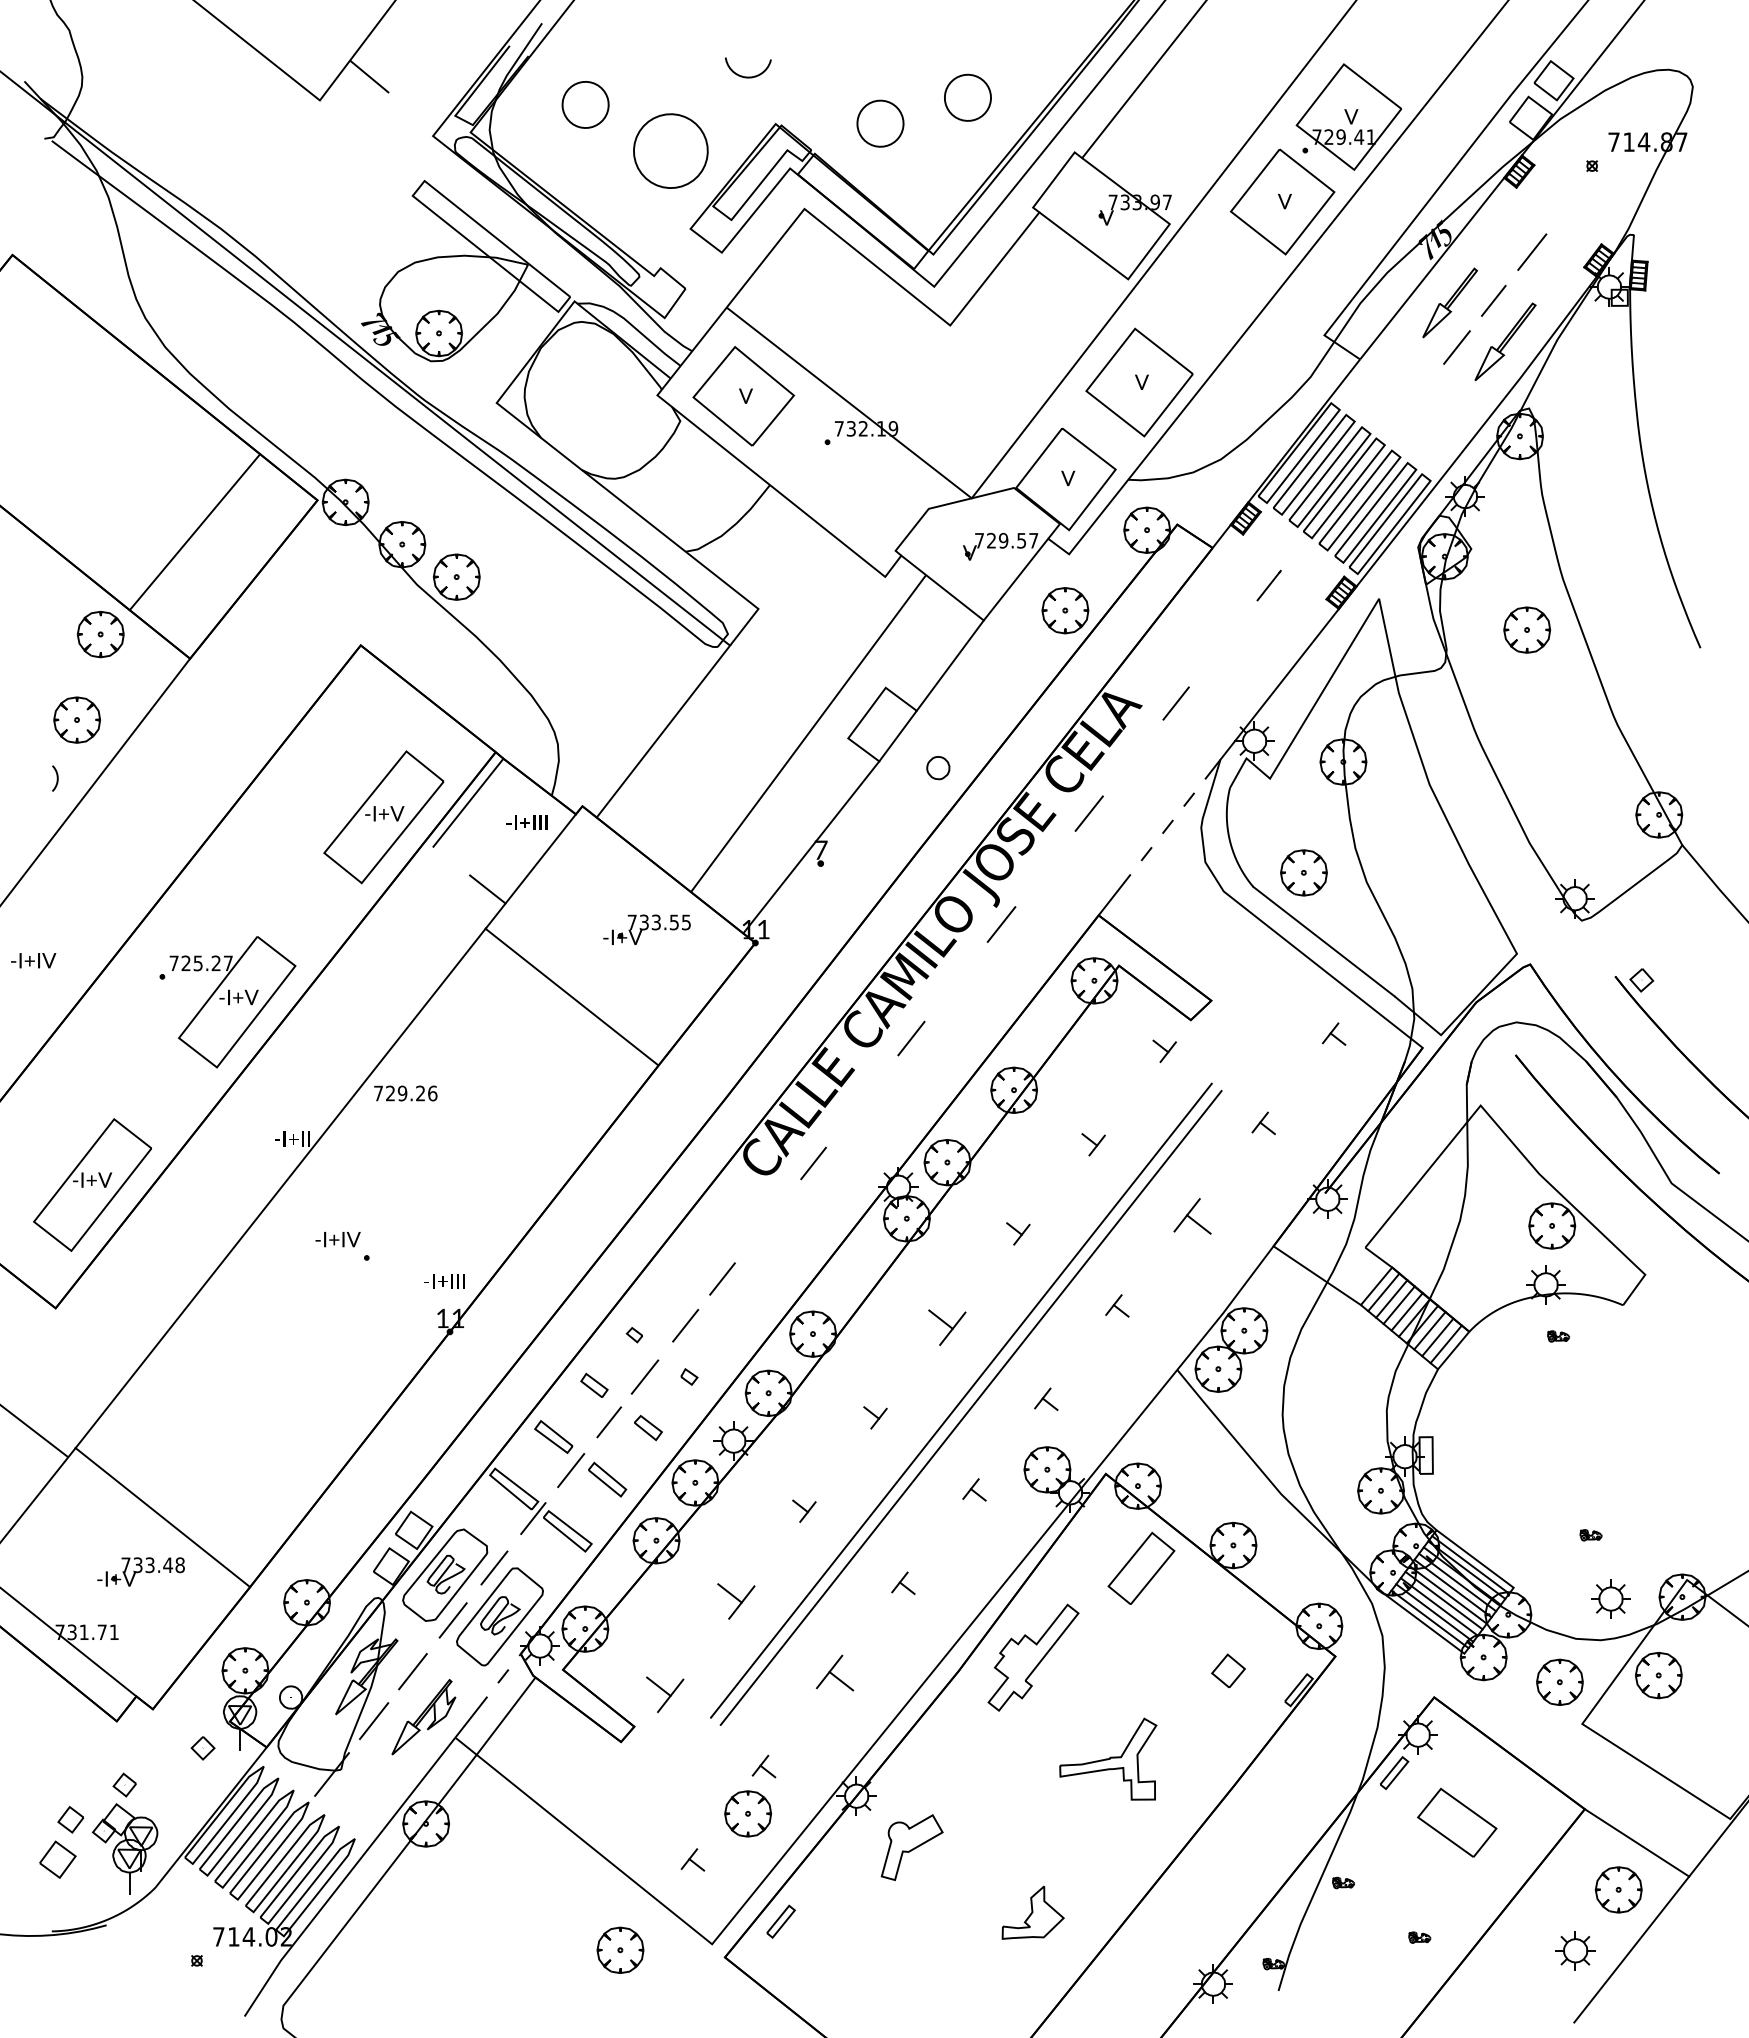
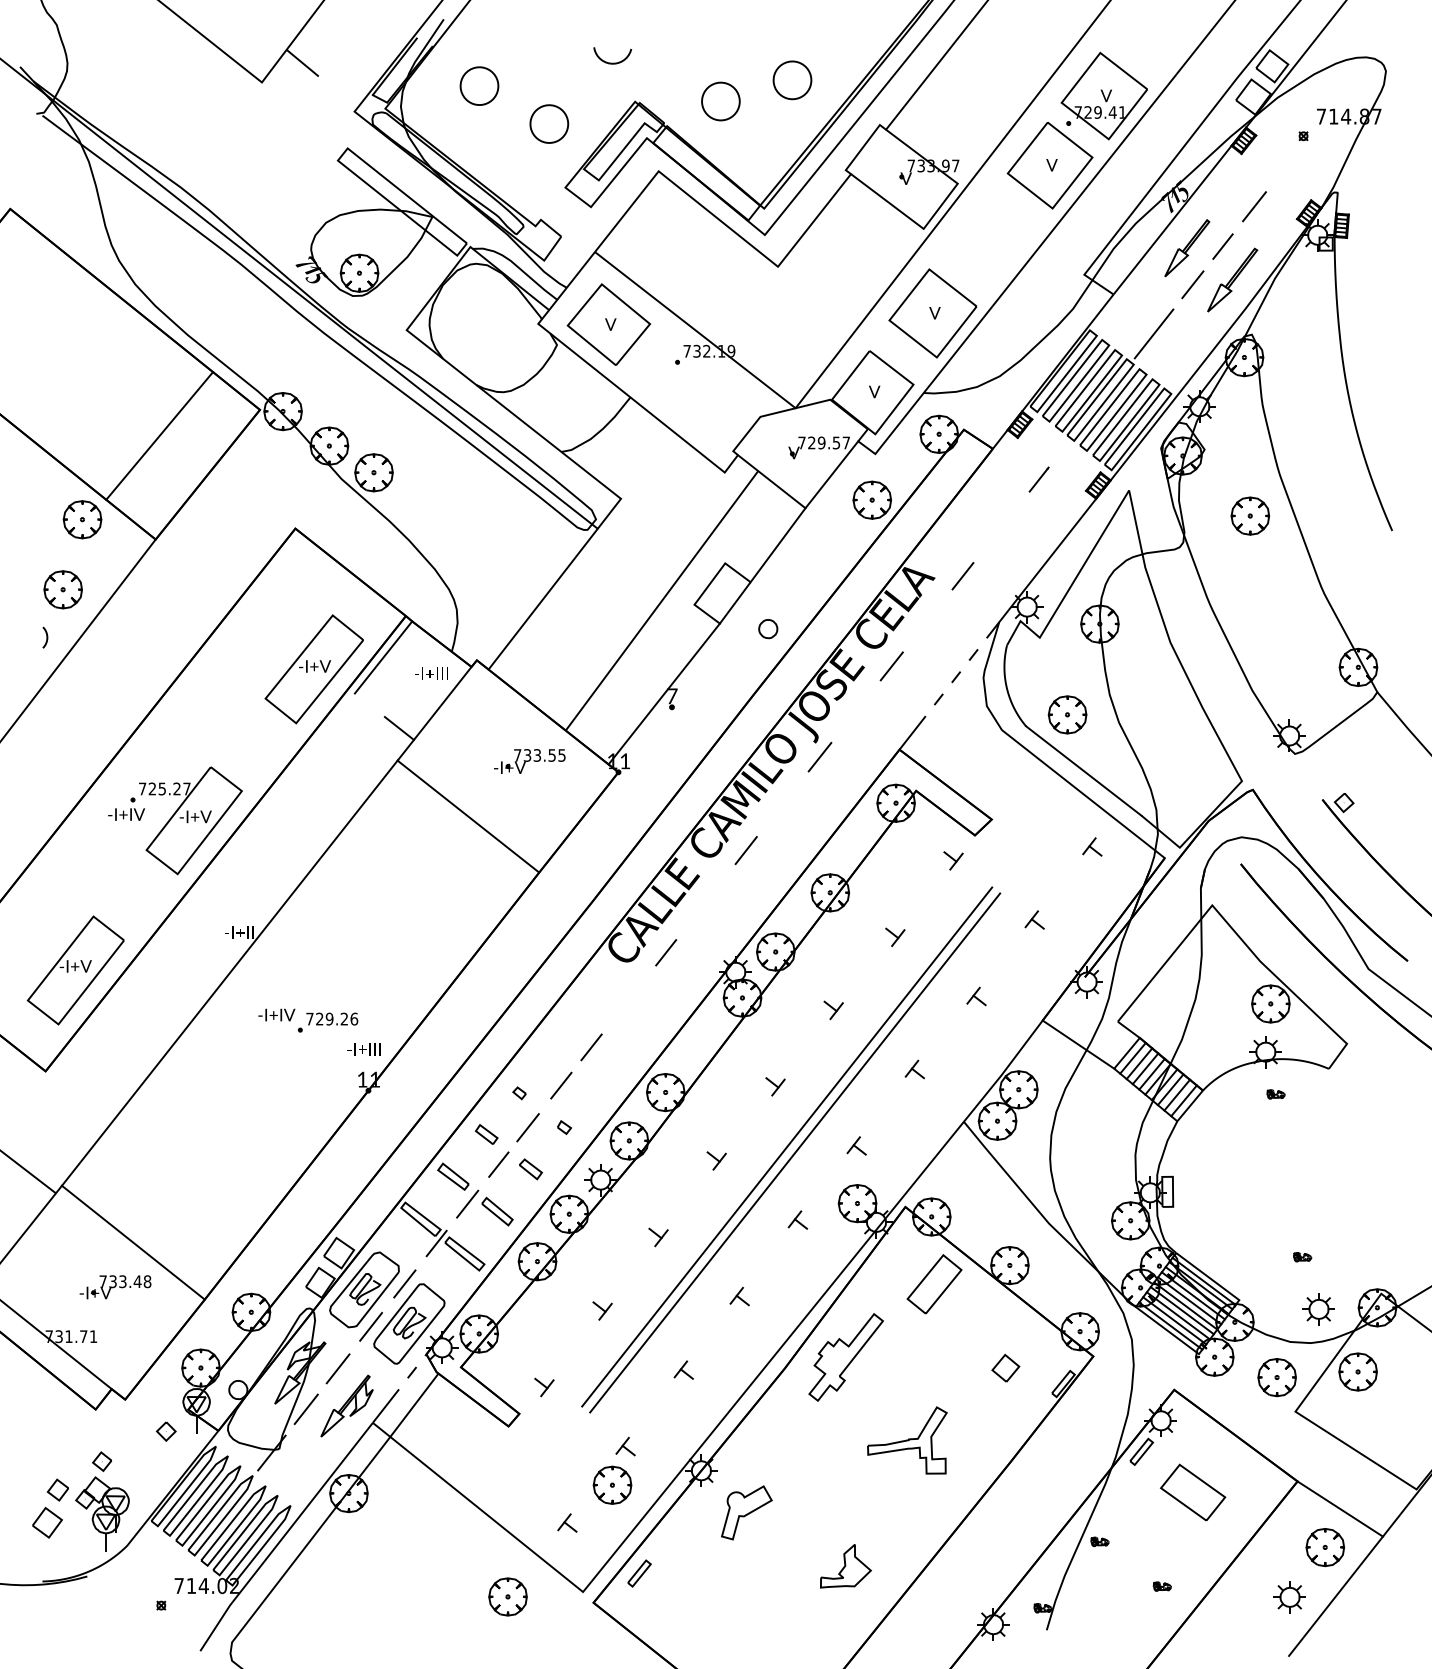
part: (670, 151) -> (548, 124), size x0.62
line: (1409, 407) -> (1154, 333), added
text: (33, 960) -> (126, 814), moved
text: (405, 1093) -> (332, 1019), moved
part: (1192, 1216) -> (976, 996), size x0.62
part: (947, 1326) -> (775, 1086), size x0.62
part: (735, 1600) -> (602, 1310), size x0.62
part: (834, 1672) -> (683, 1369), size x0.62
part: (664, 1694) -> (544, 1387), size x0.62

